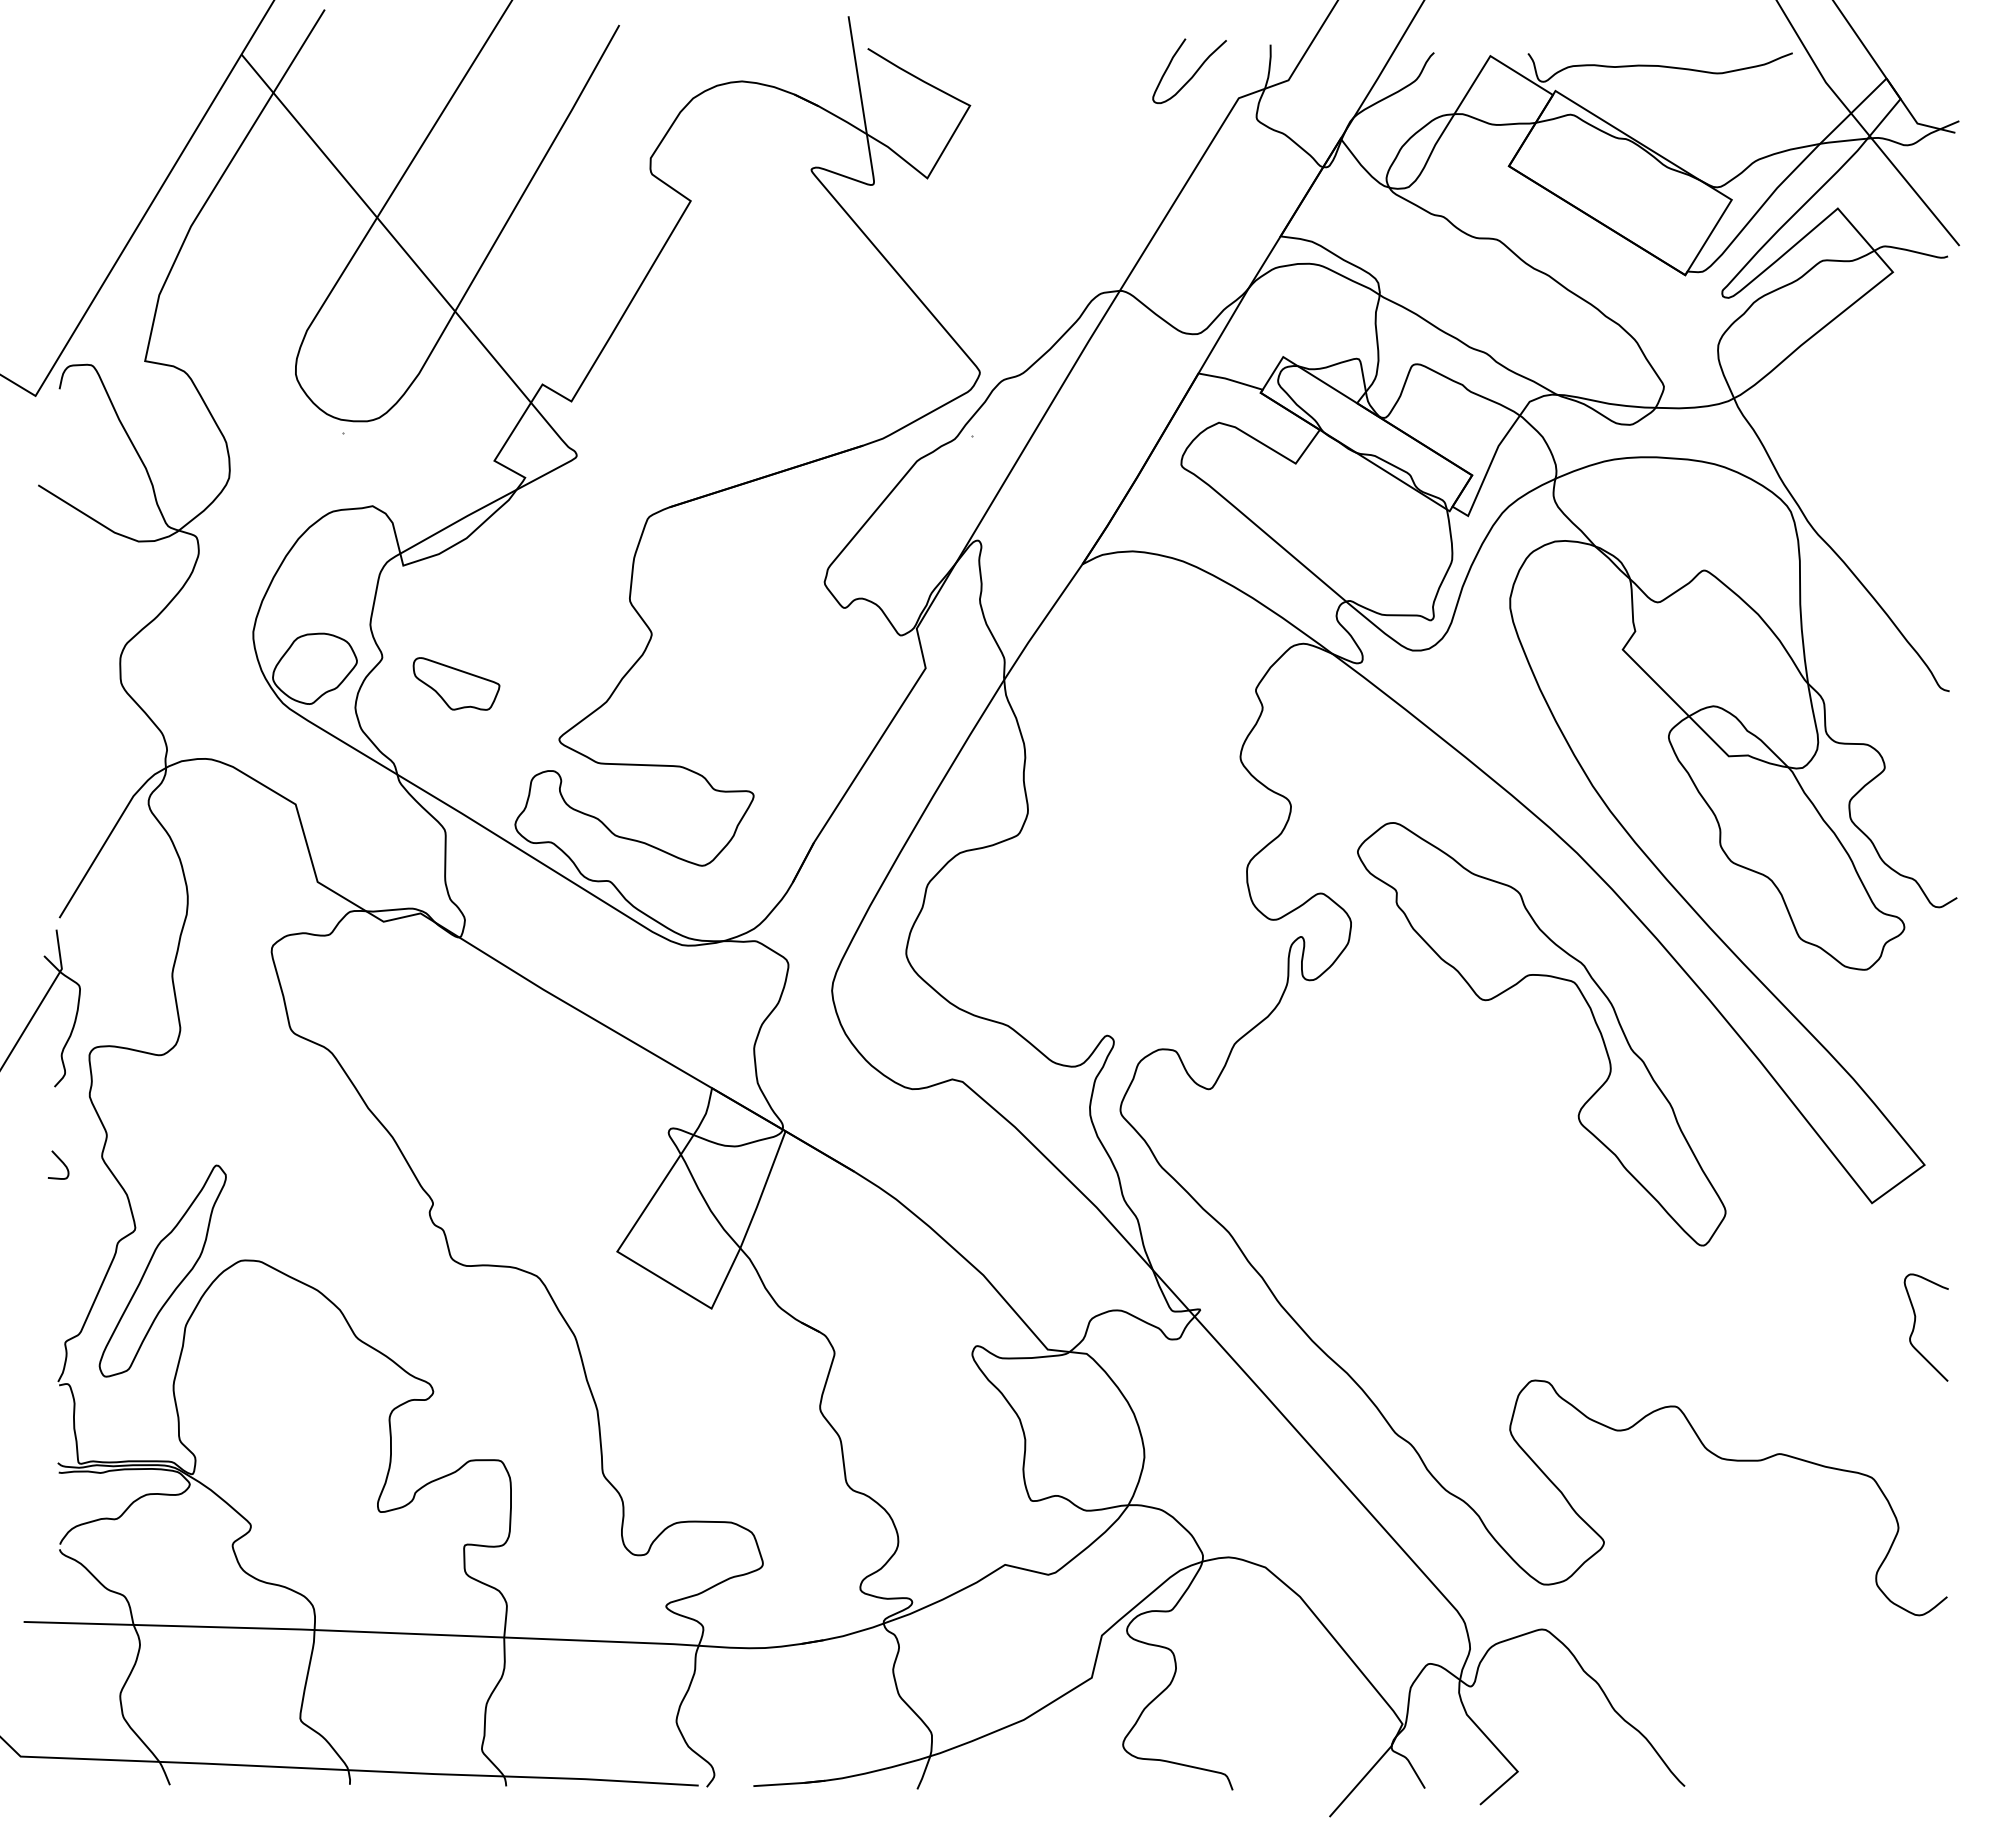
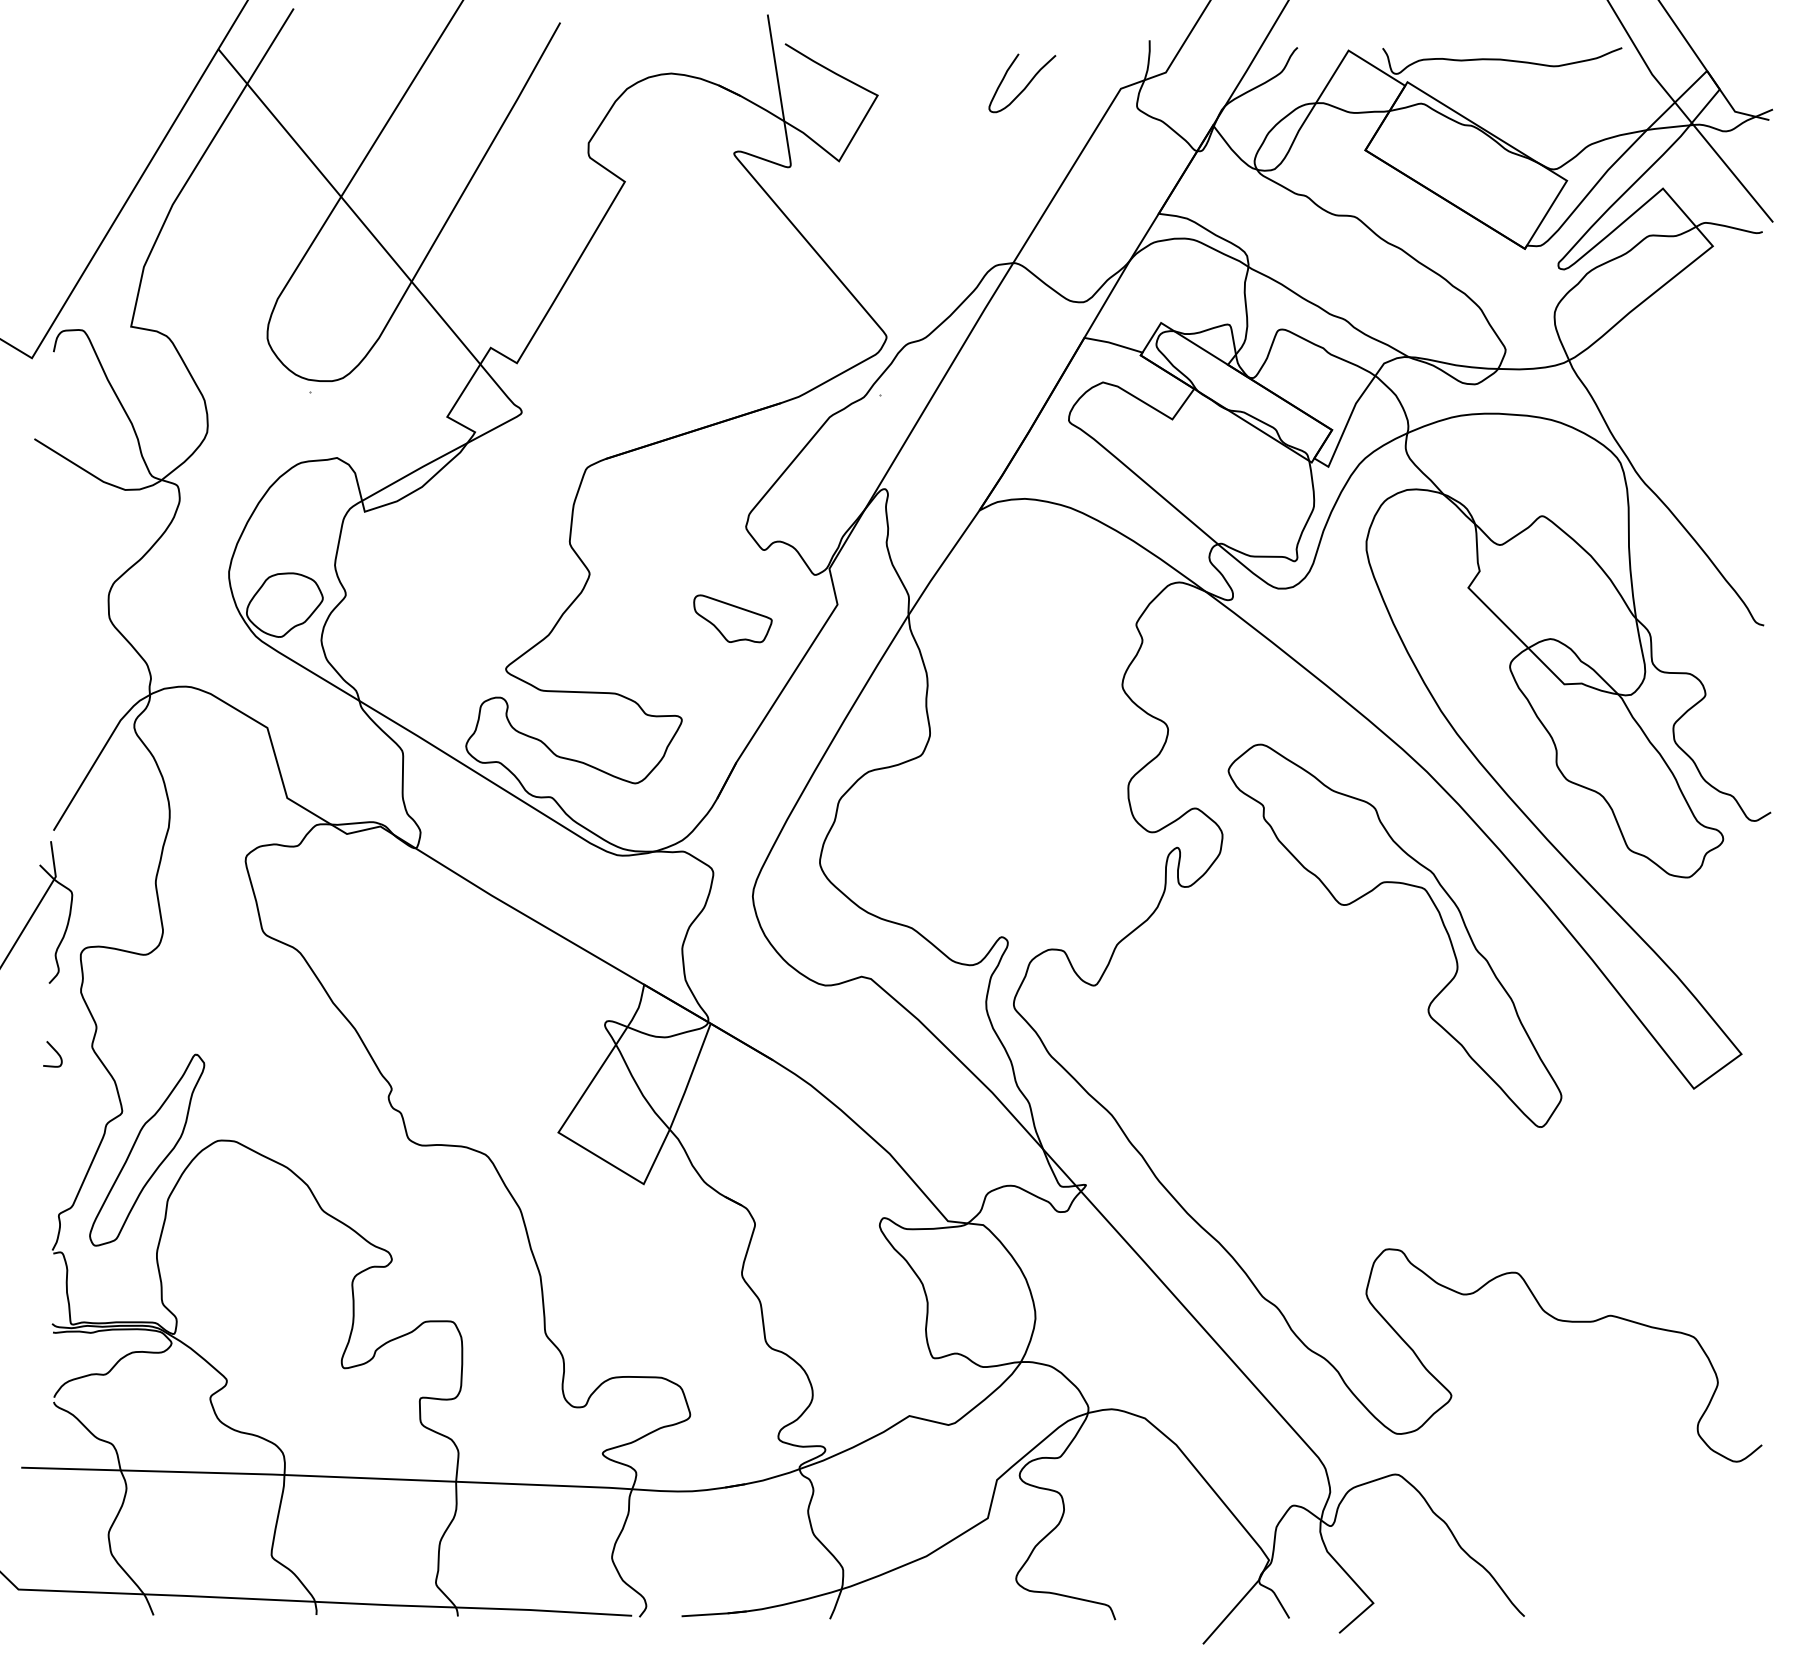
curve: (1193, 74) -> (1025, 86), moved
part: (456, 683) -> (732, 618), moved
curve: (1915, 1324) -> (1733, 1198), removed

